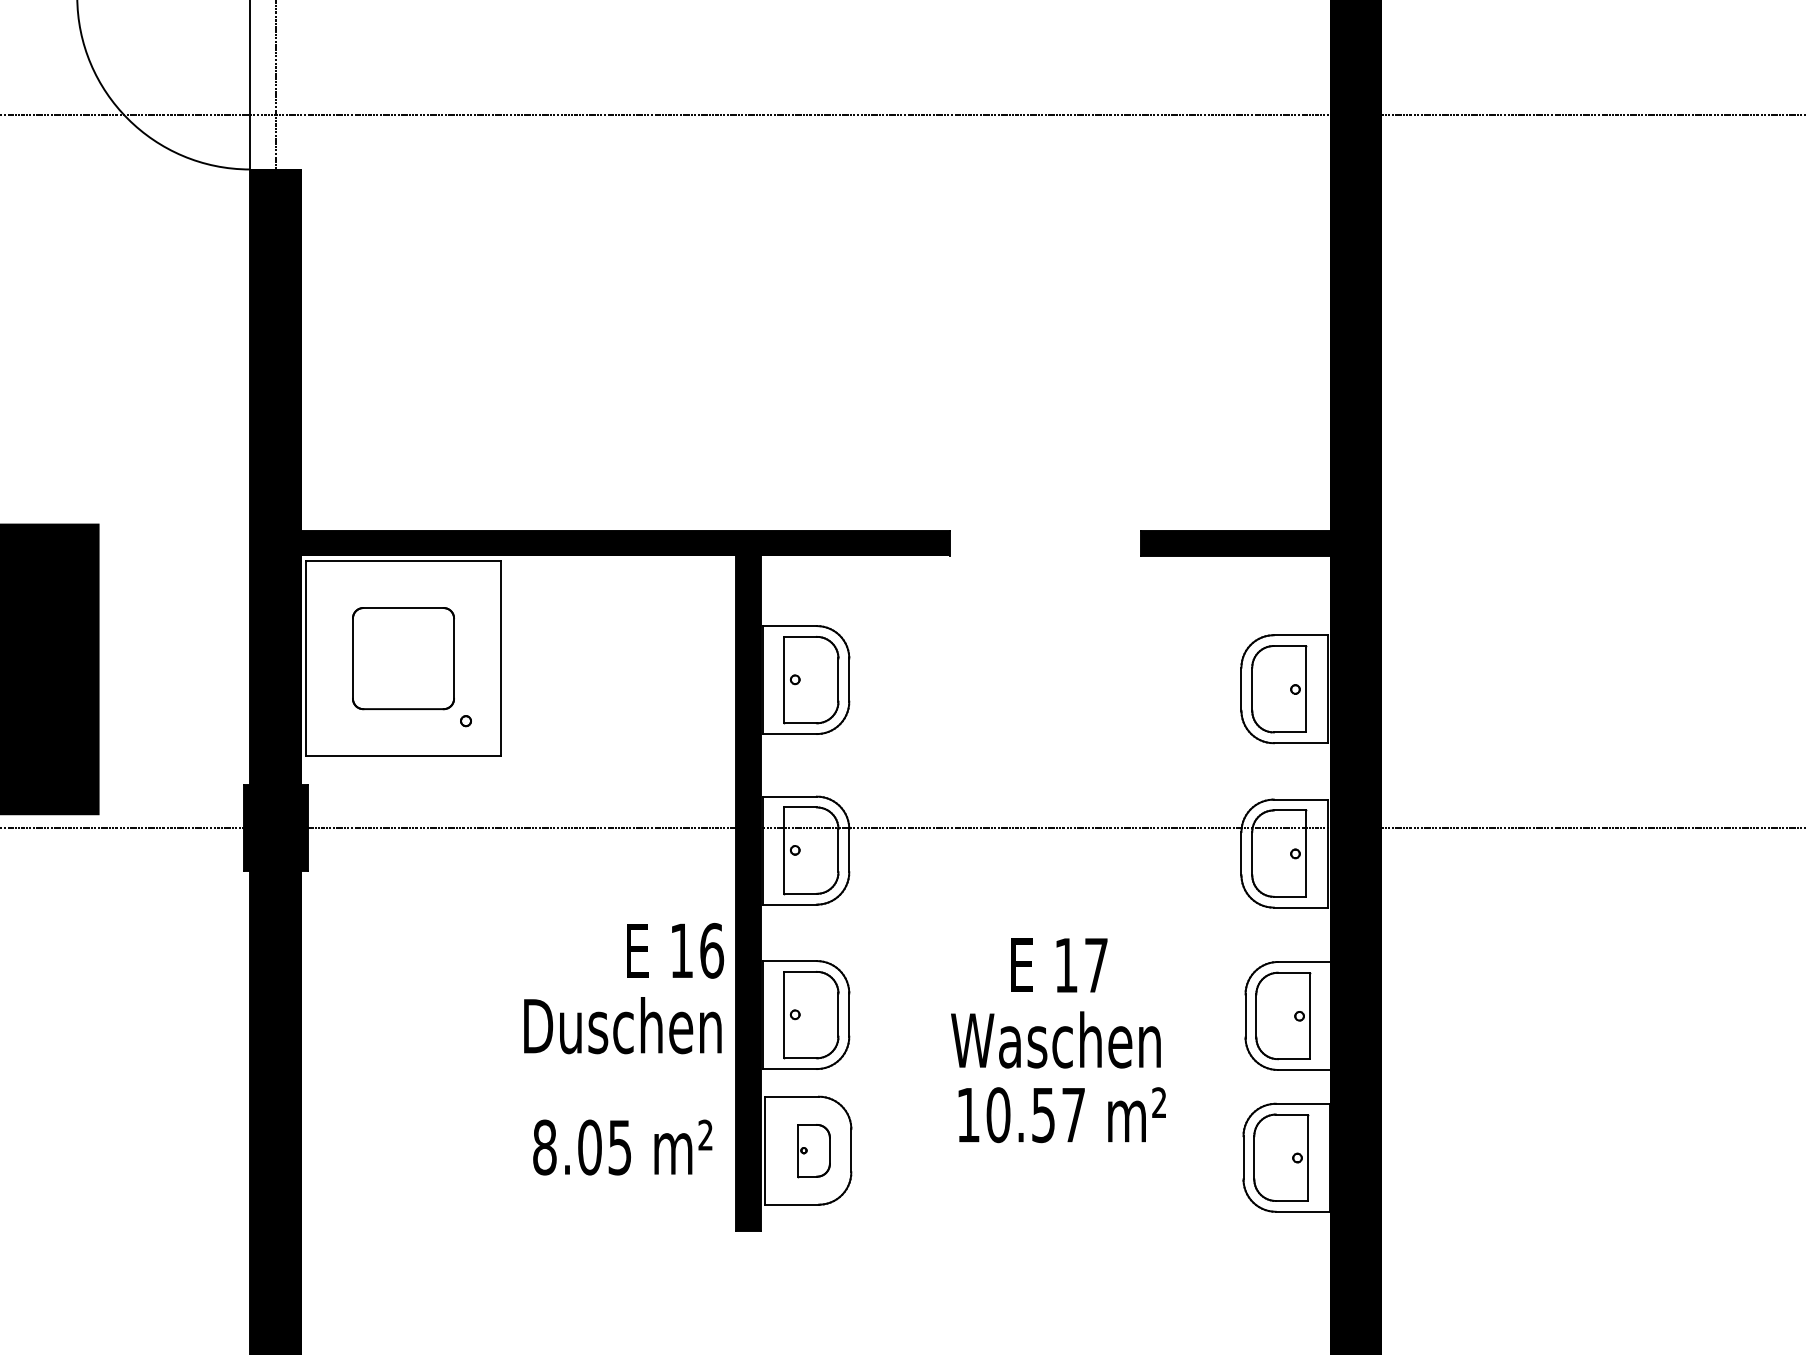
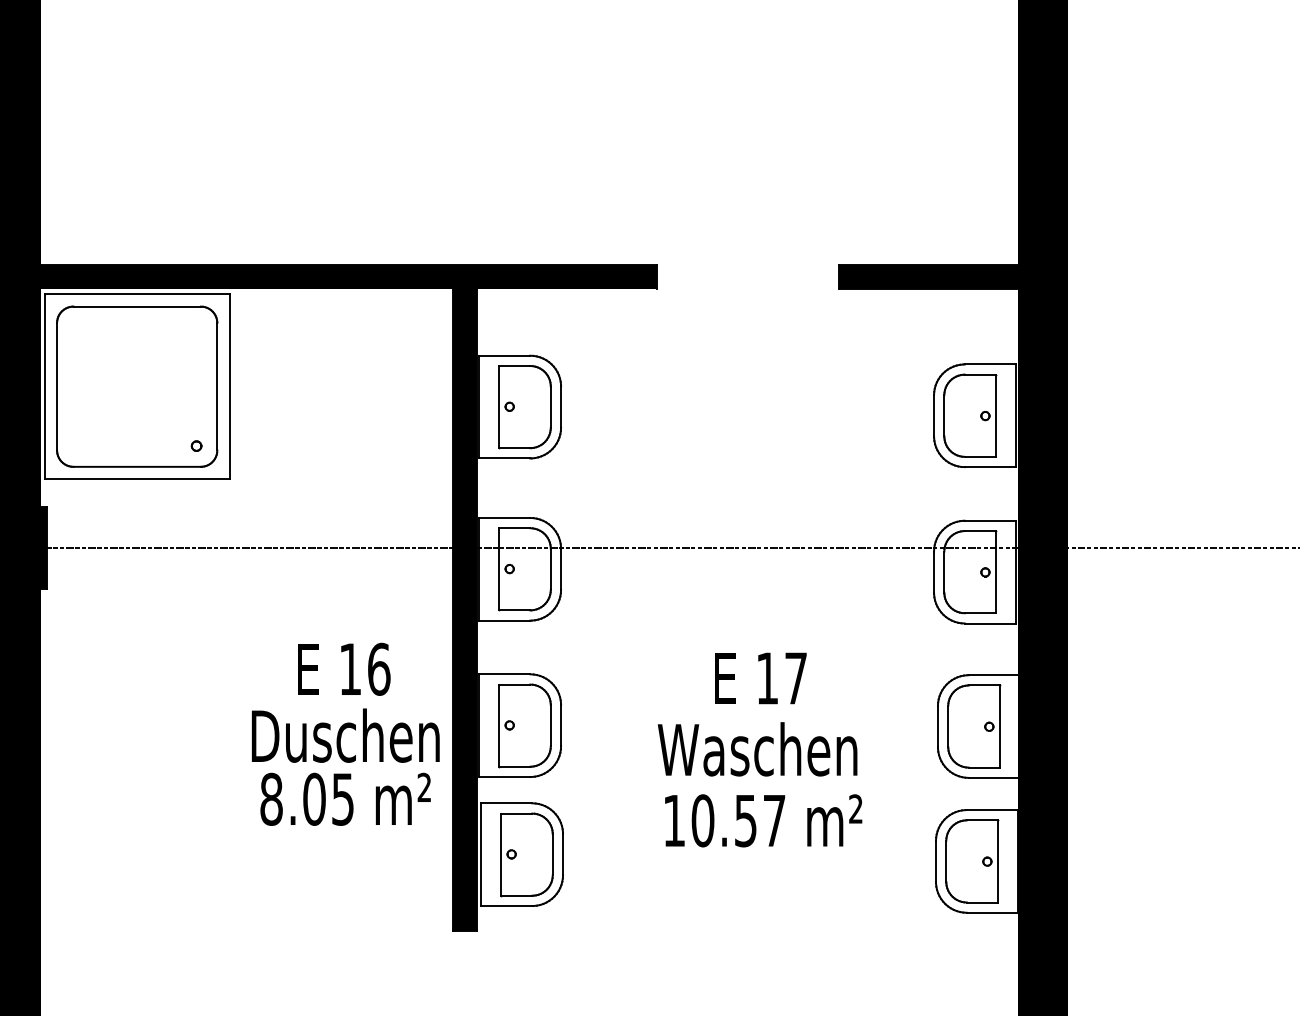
part: (403, 658) -> (137, 386), size x1.67
text: (675, 950) -> (344, 669), moved
text: (622, 1147) -> (345, 799), moved
part: (813, 1150) -> (527, 854), size x1.67

